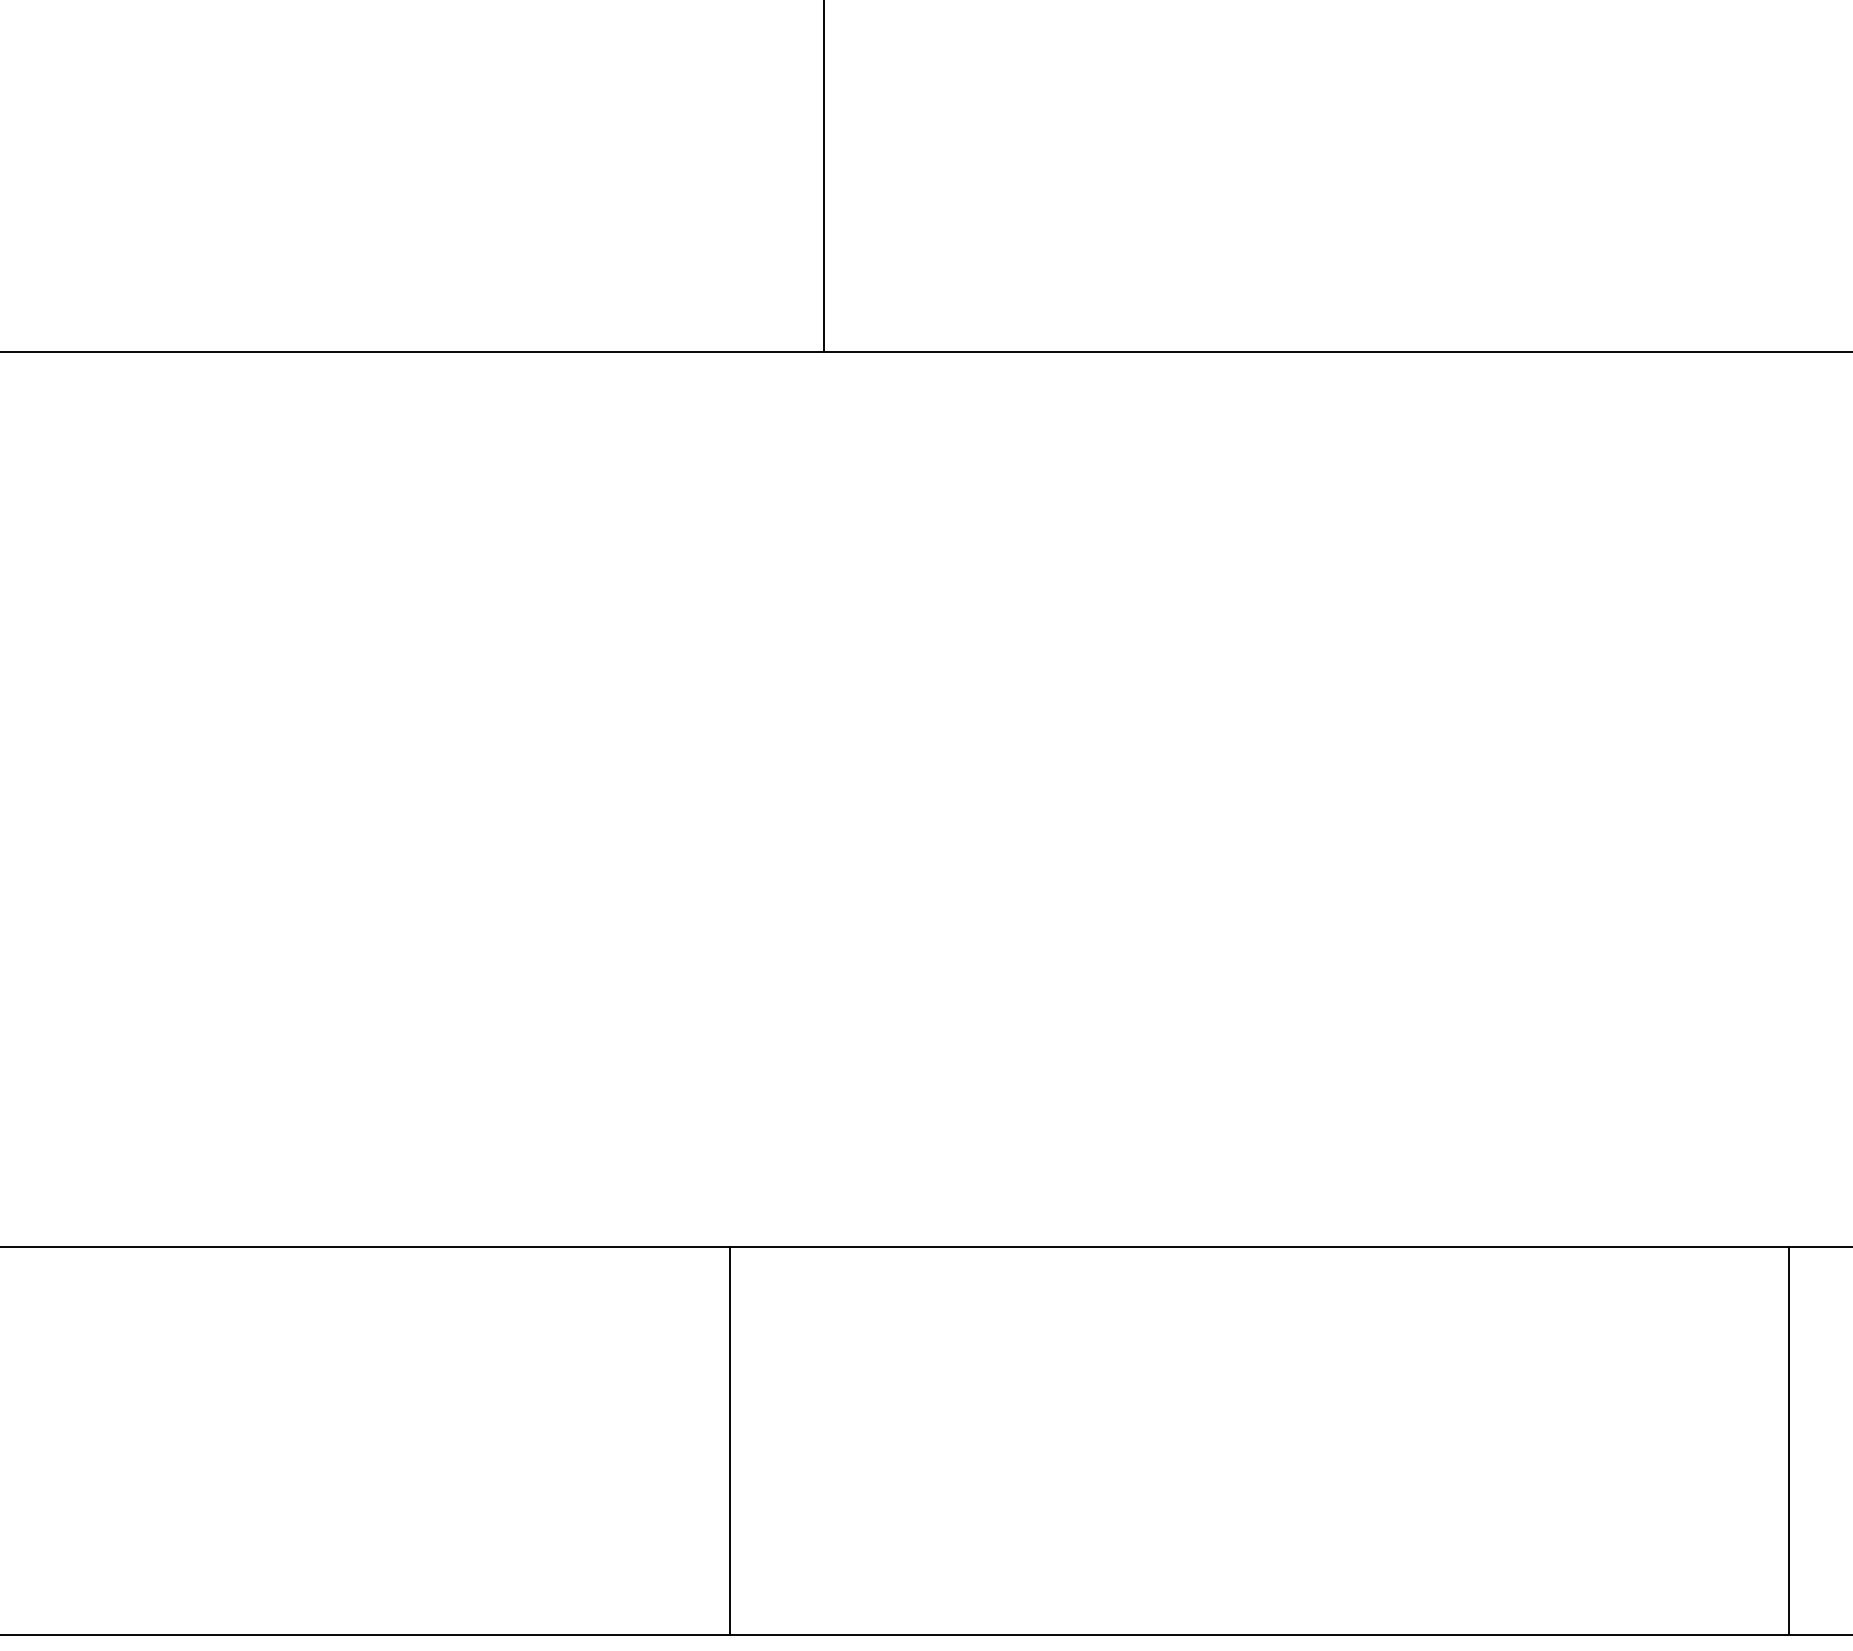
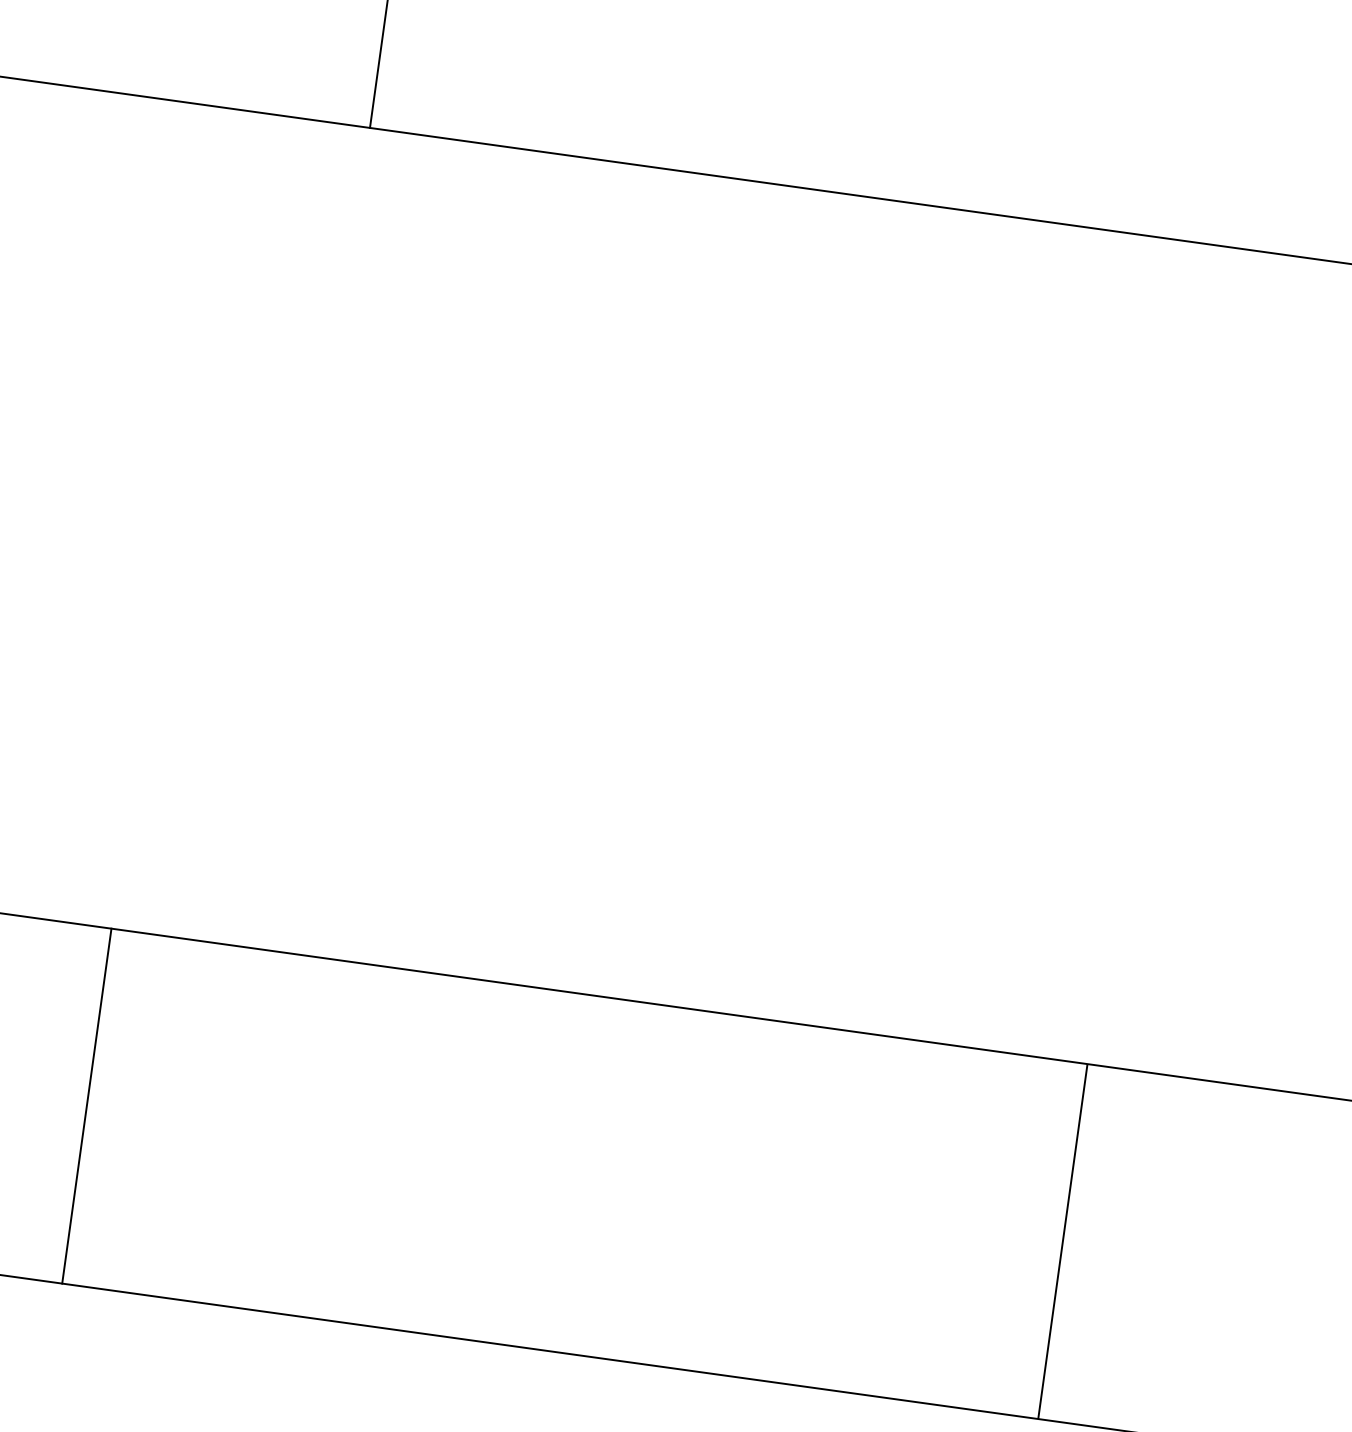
line: (730, 1440) -> (87, 1105), moved
line: (1788, 1440) -> (1062, 1241), moved

